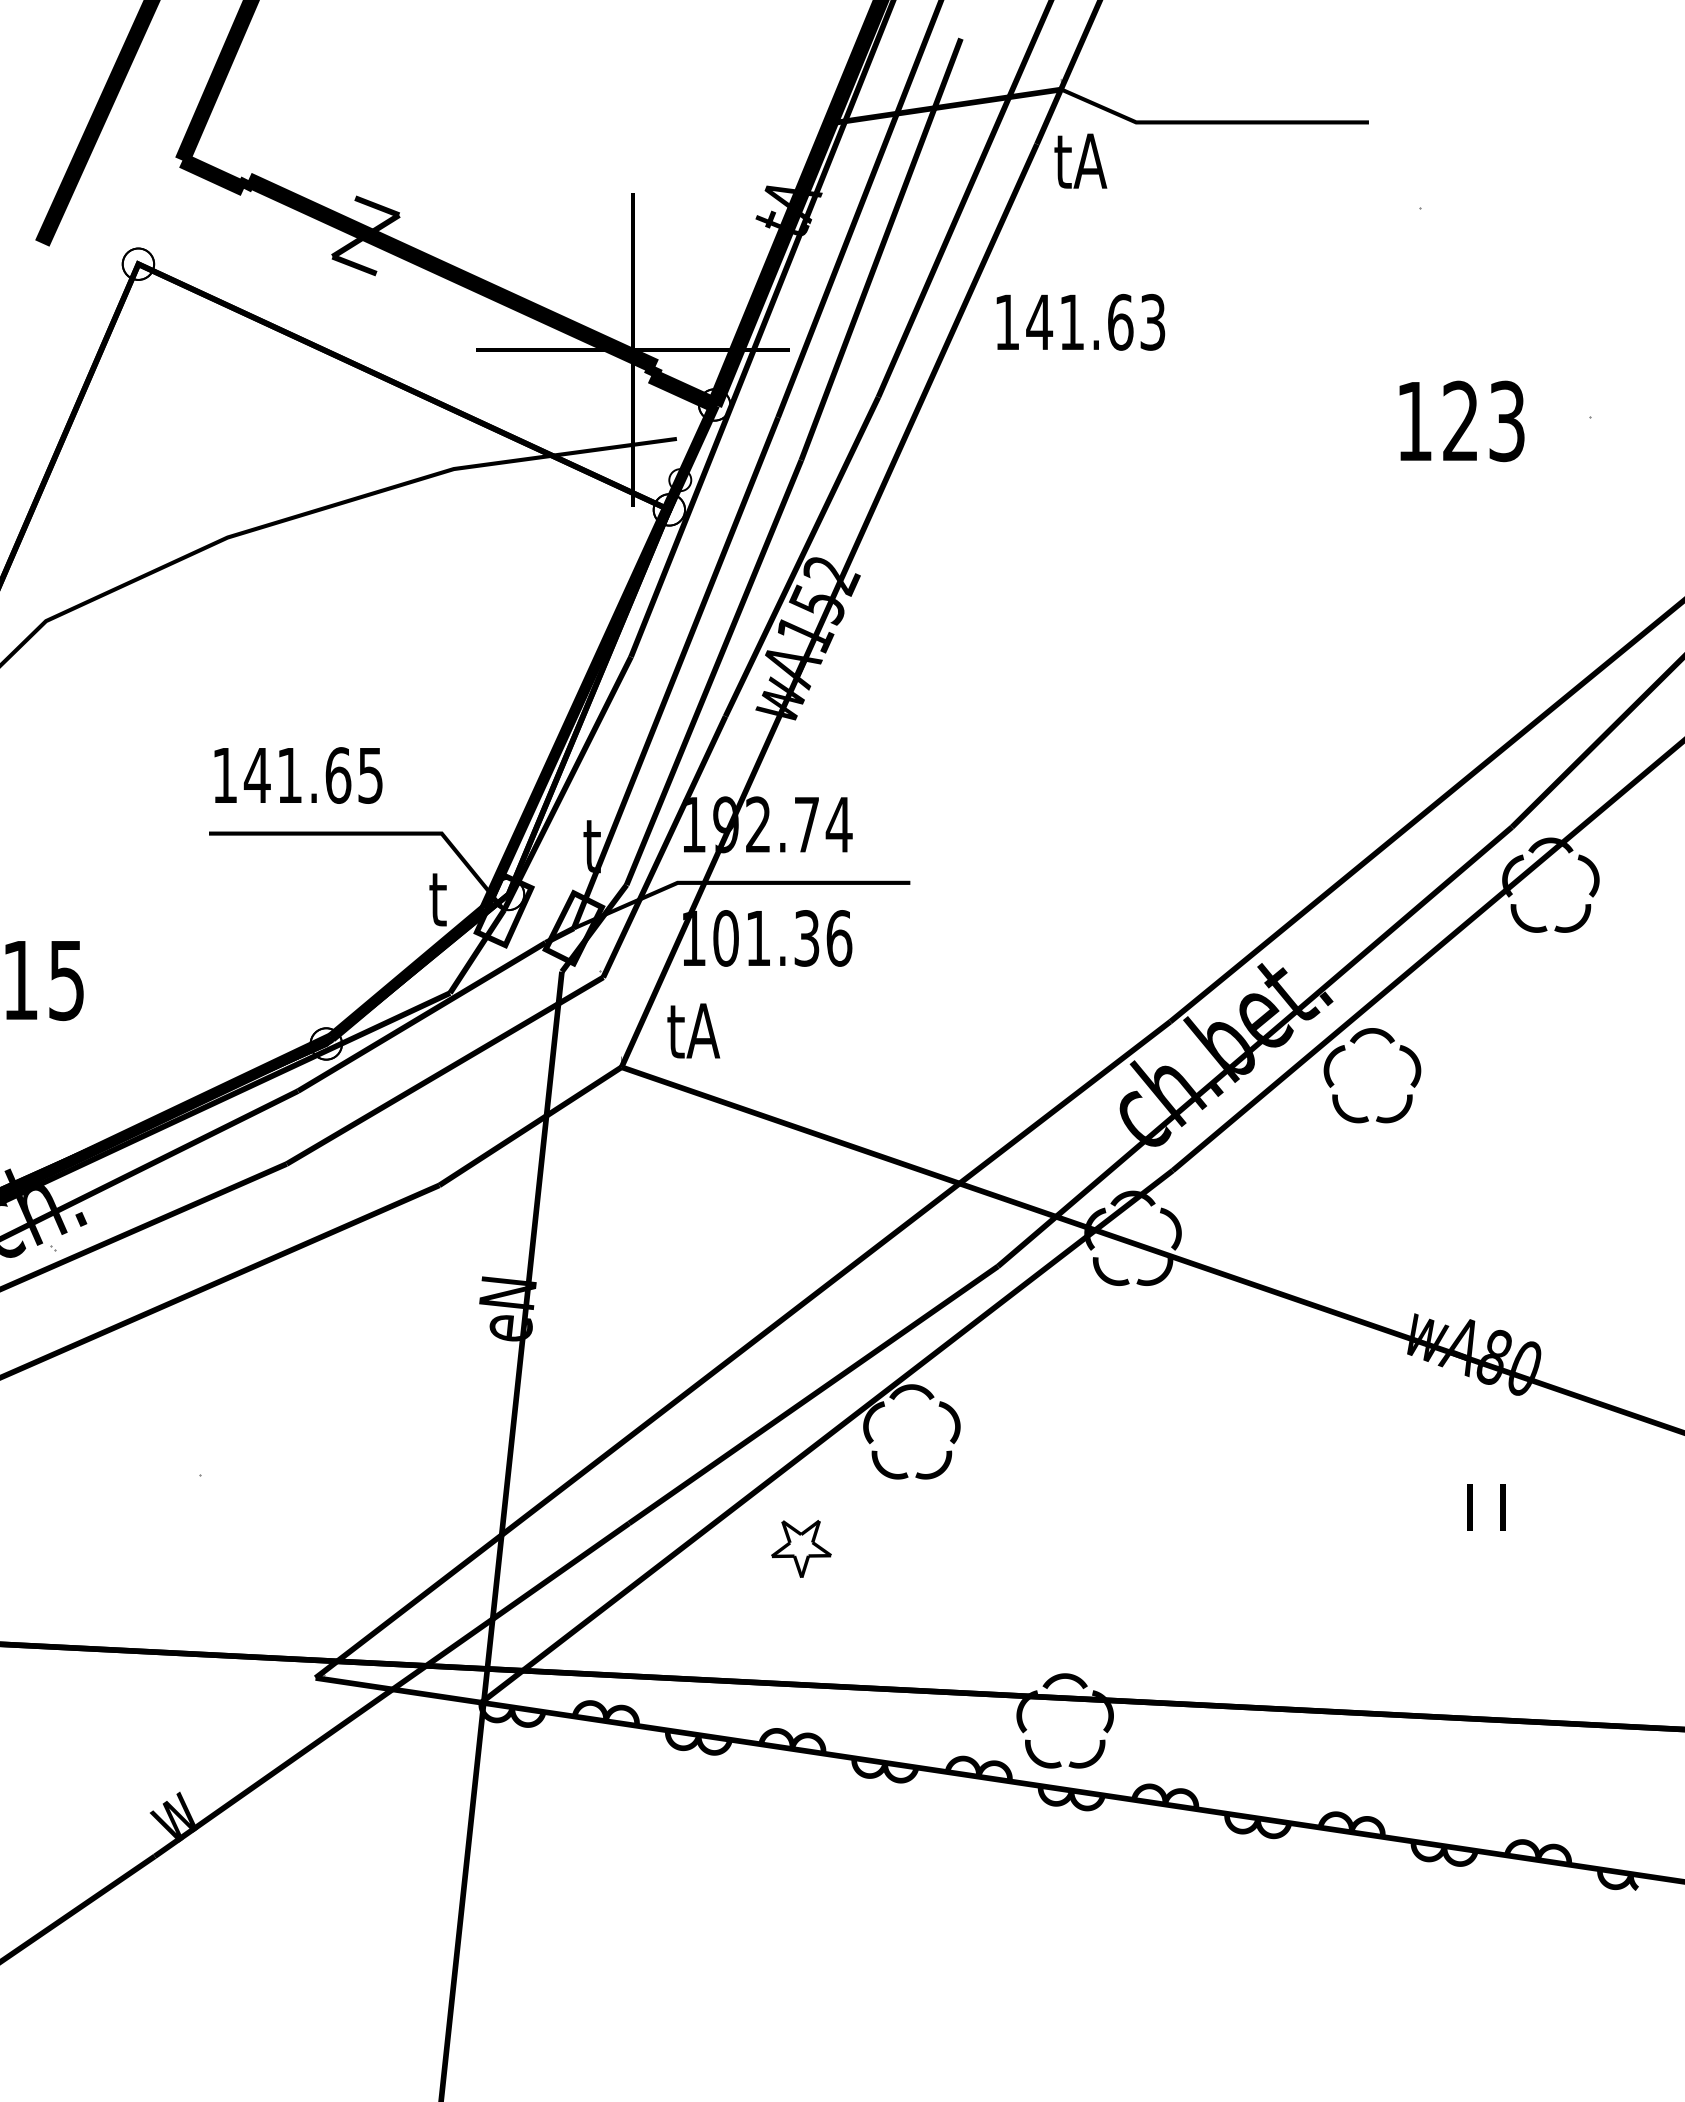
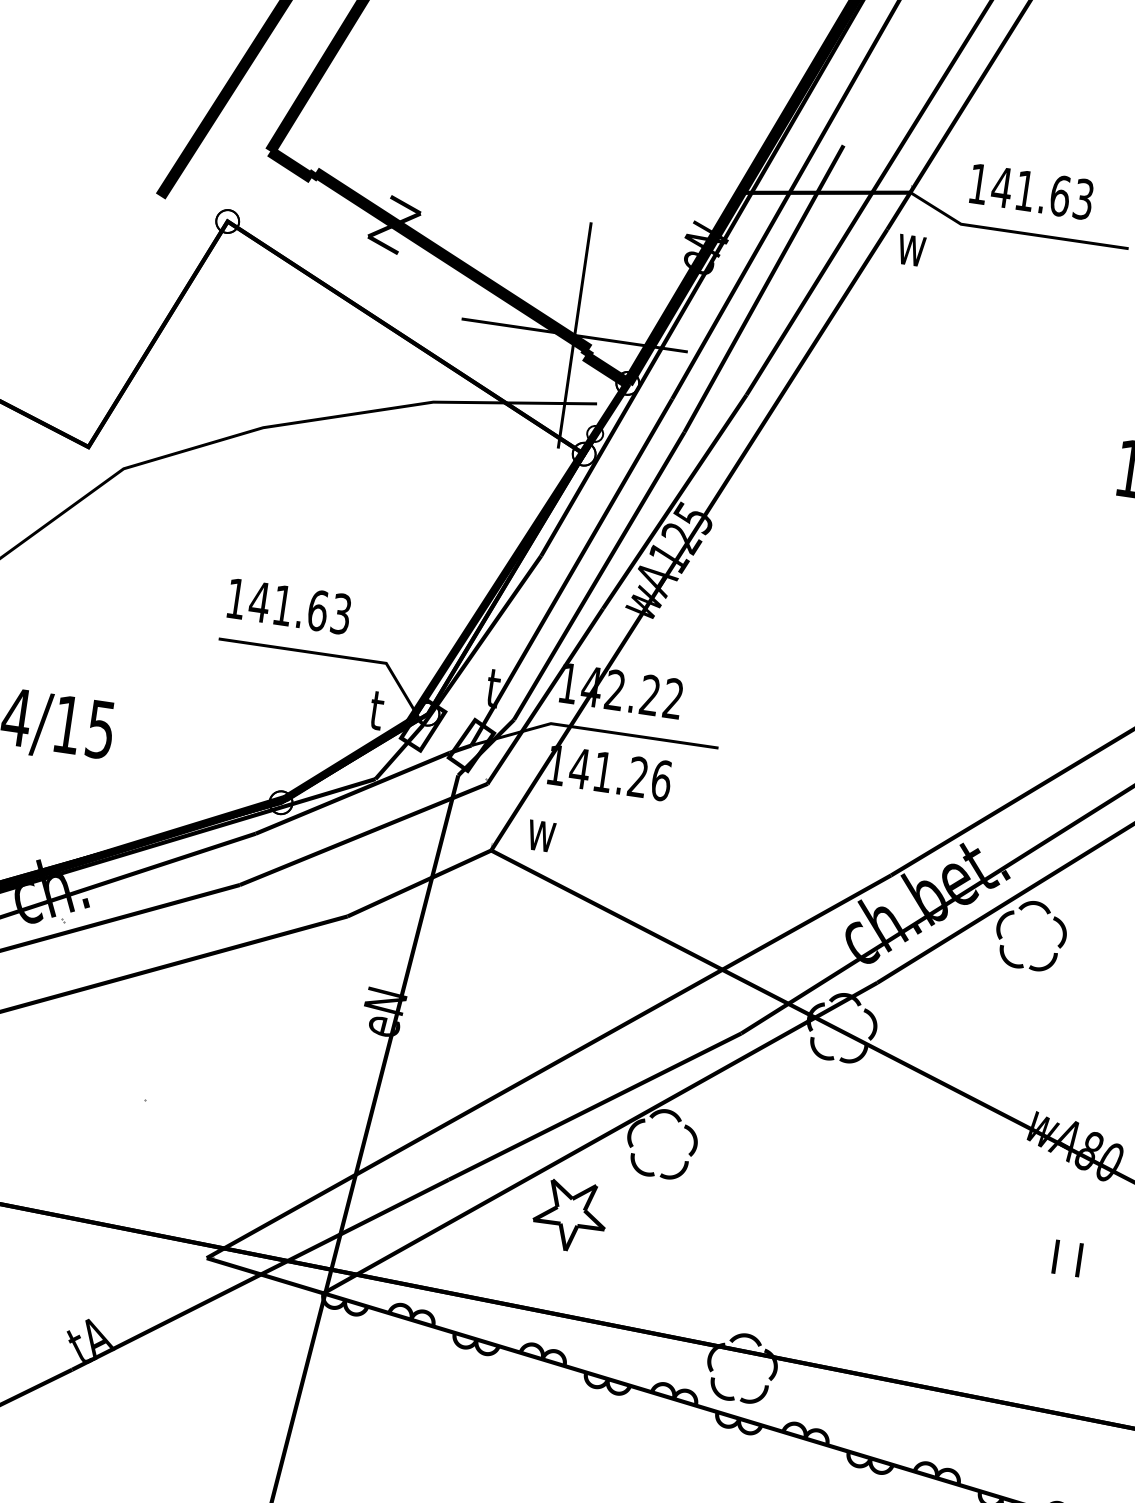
text: (1080, 160) -> (916, 245), tA -> w
text: (789, 206) -> (702, 248), tA -> eN
text: (1080, 322) -> (1031, 191), moved
text: (824, 590) -> (687, 528), wA152 -> wA125
text: (370, 775) -> (341, 614), 141.65 -> 141.63
text: (782, 824) -> (632, 692), 192.74 -> 142.22
text: (765, 938) -> (608, 772), 101.36 -> 141.26
text: (693, 1030) -> (546, 831), tA -> w
part: (801, 1548) -> (570, 1215), size x1.67
text: (174, 1813) -> (90, 1340), w -> tA

